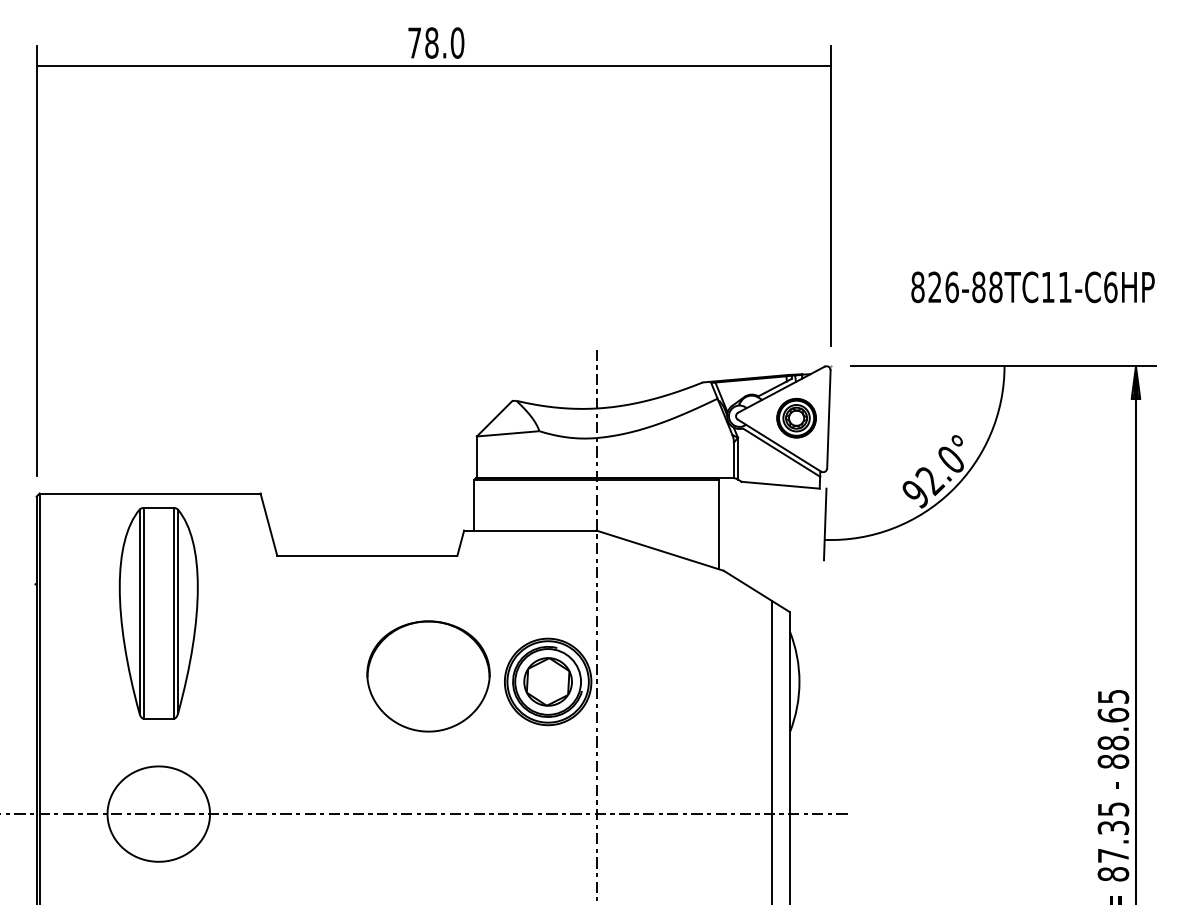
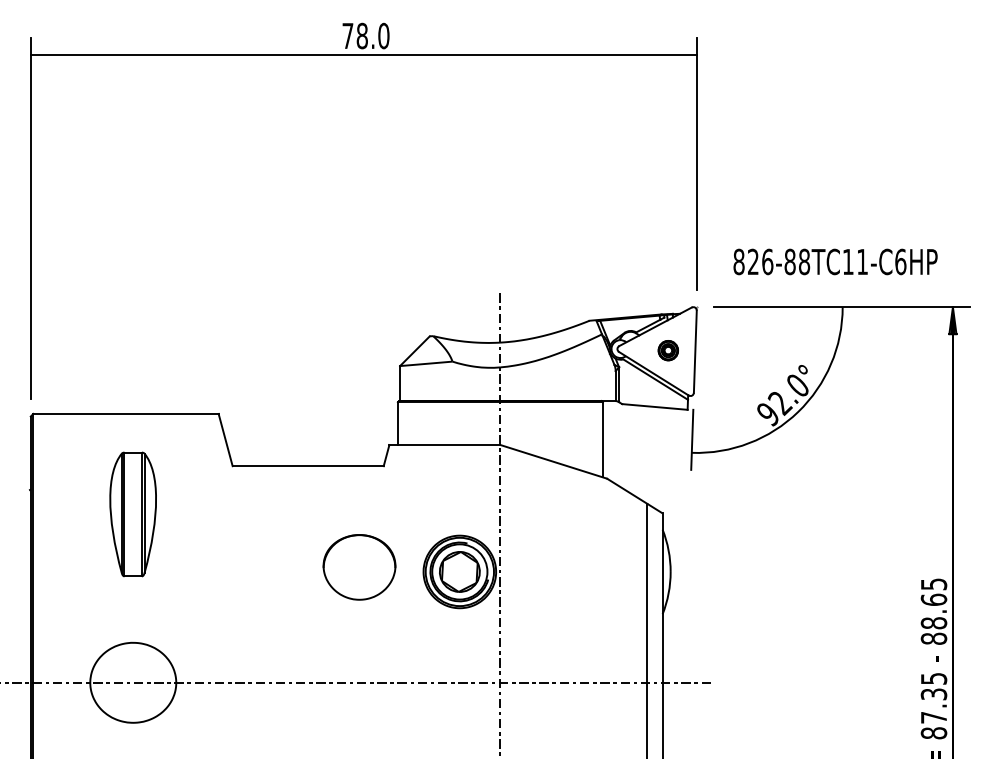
text: (1032, 286) -> (835, 261), moved
part: (796, 417) -> (668, 350), size x0.6
part: (157, 613) -> (132, 514), size x0.7
part: (428, 676) -> (359, 567), size x0.7

